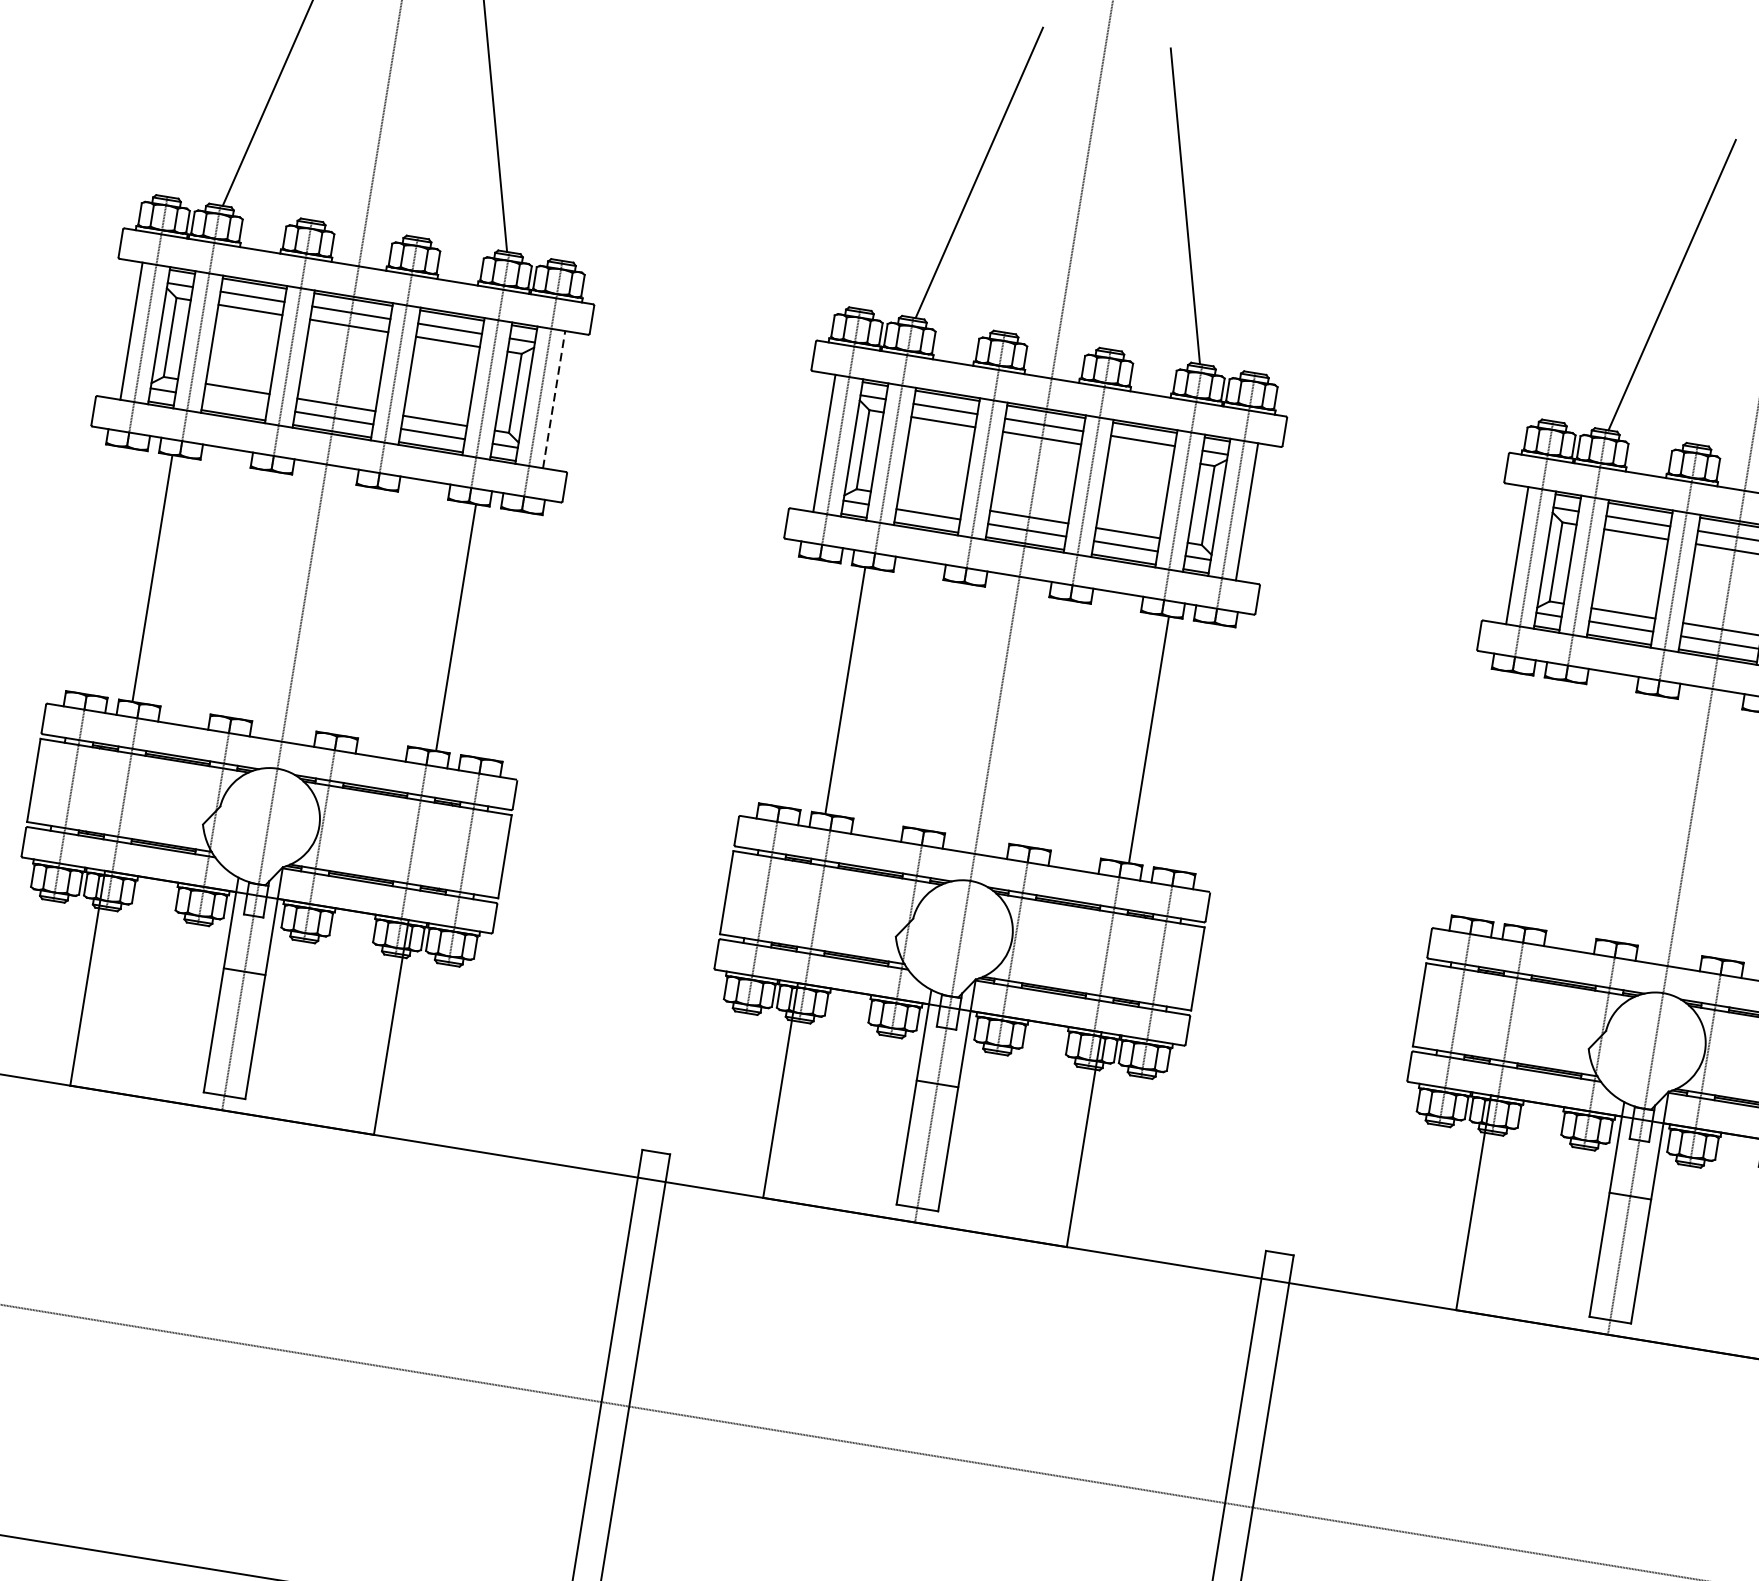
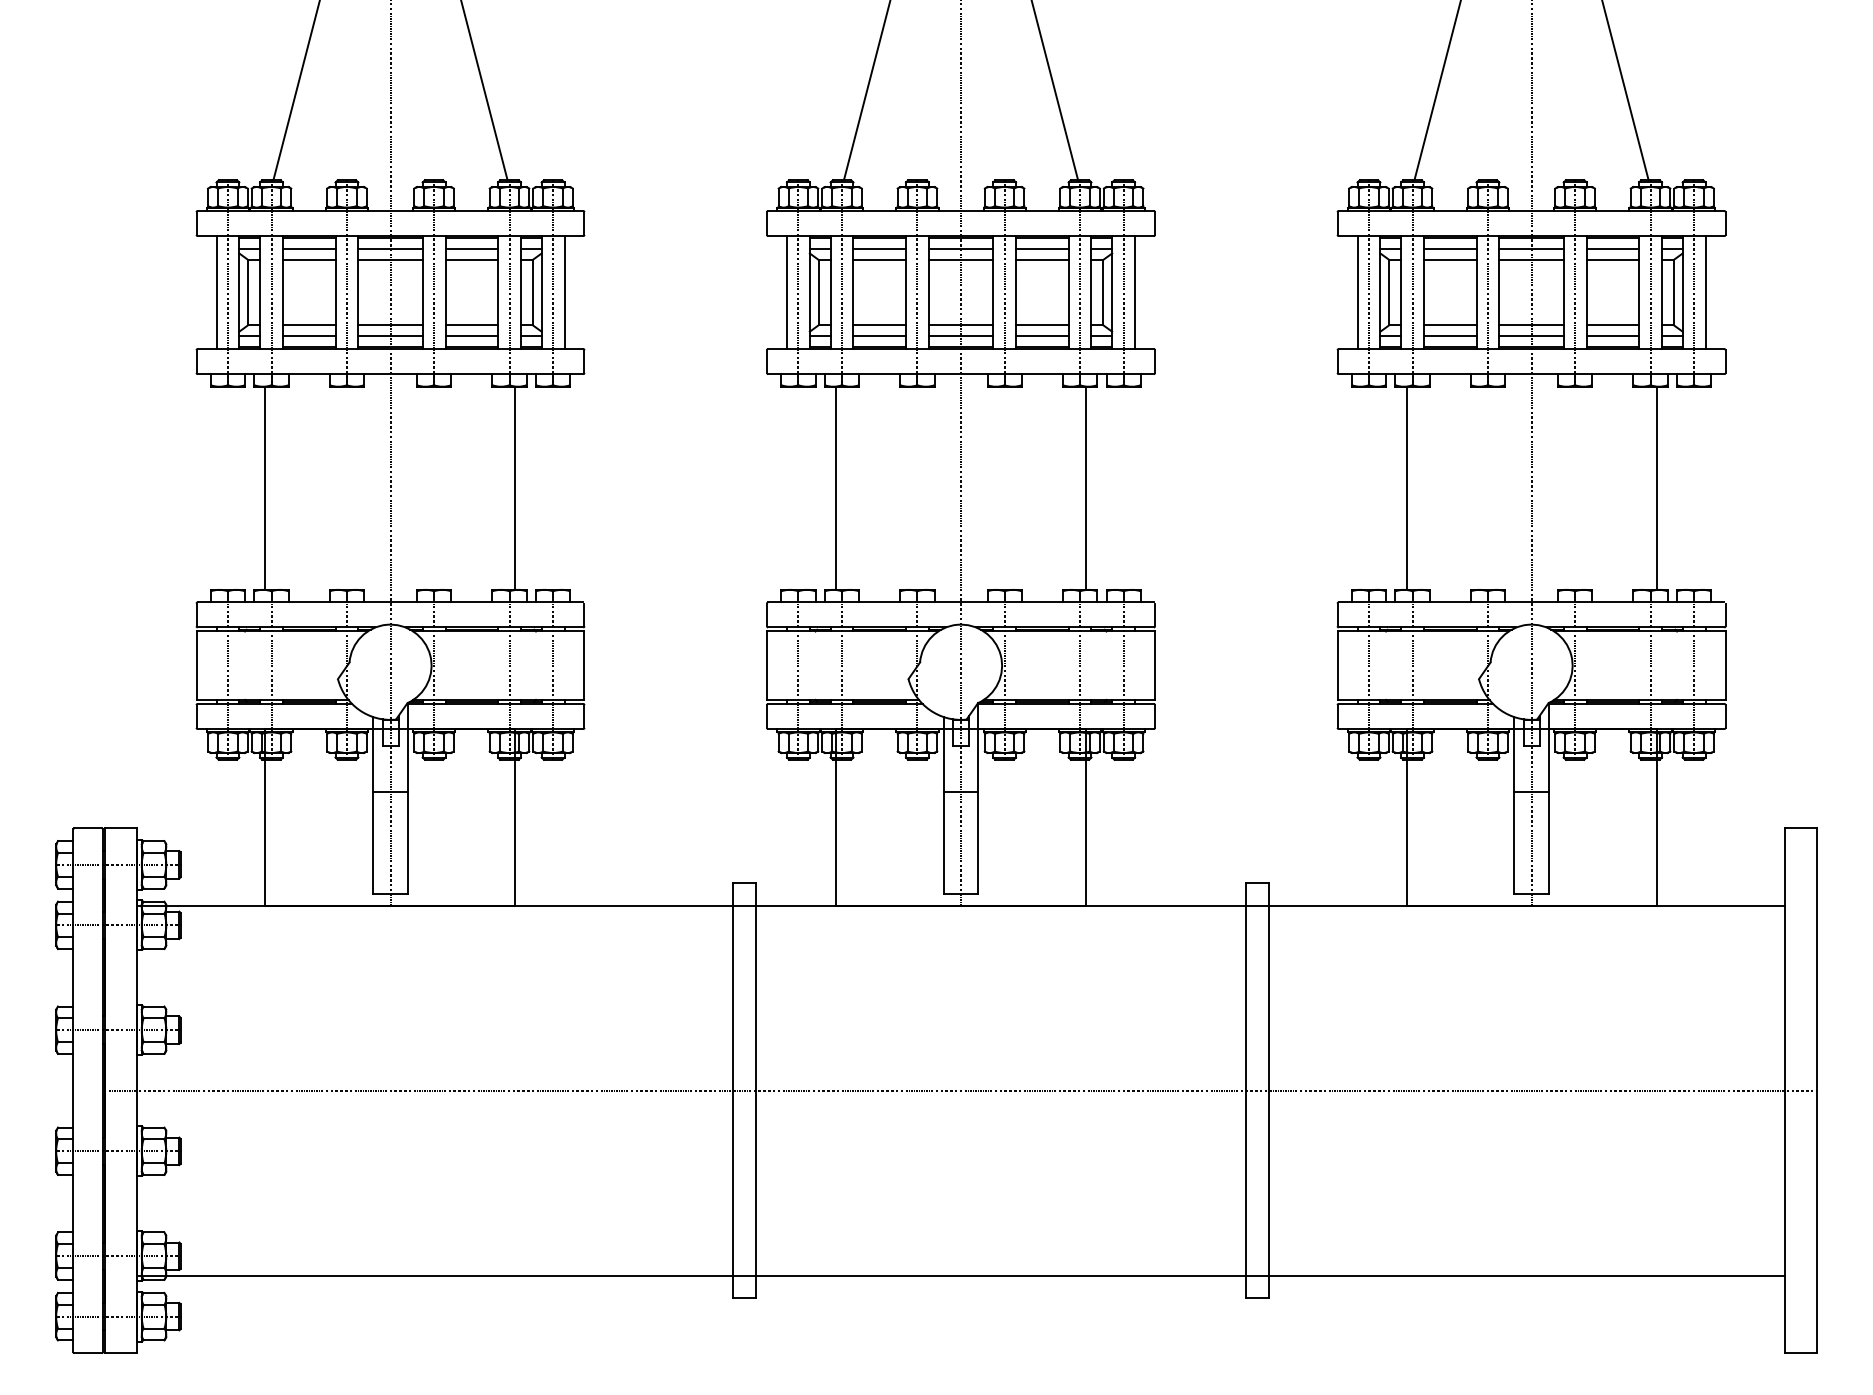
line: (554, 399) -> (564, 292), dashed -> solid
line: (234, 401) -> (308, 335), added
line: (1140, 454) -> (1042, 260), added
line: (930, 501) -> (879, 325), added
line: (1538, 801) -> (1406, 487), added

